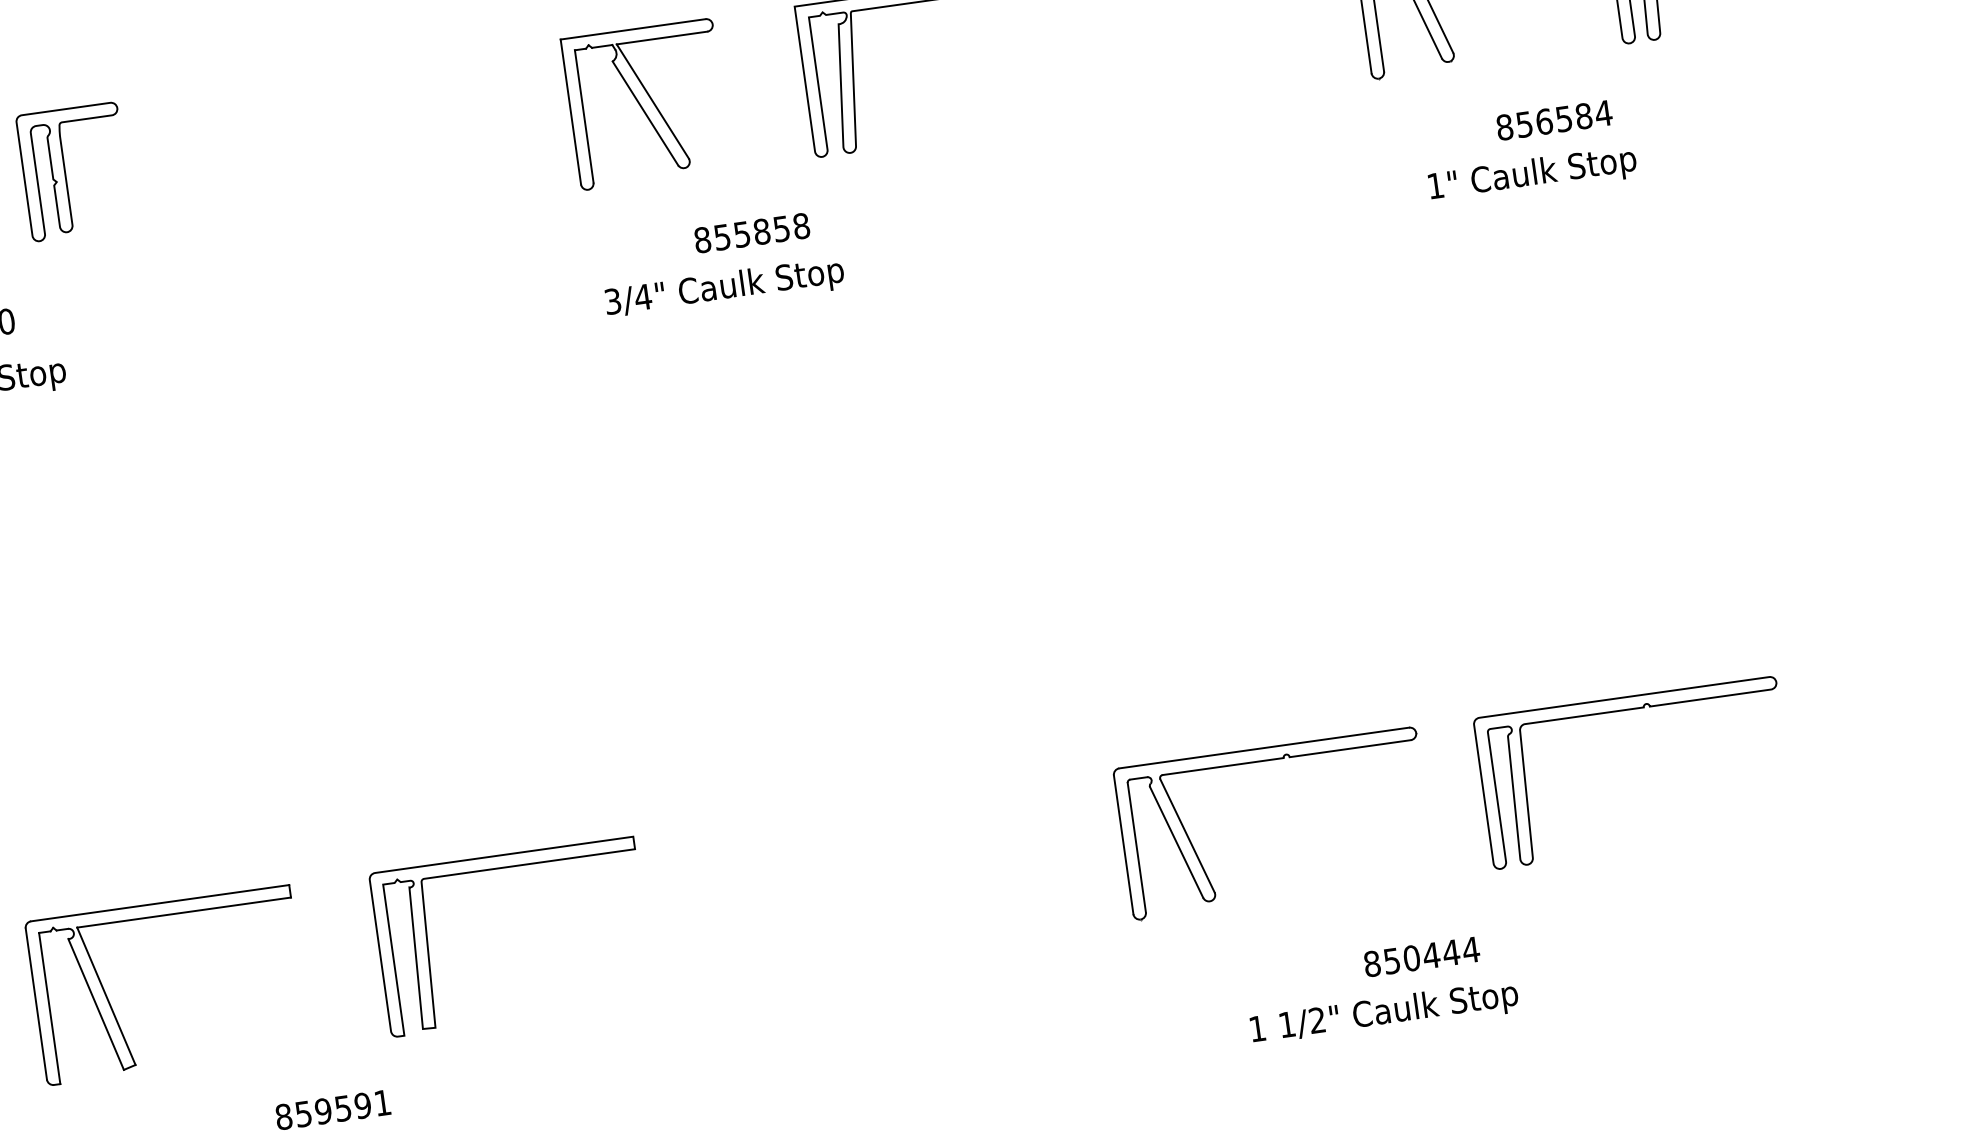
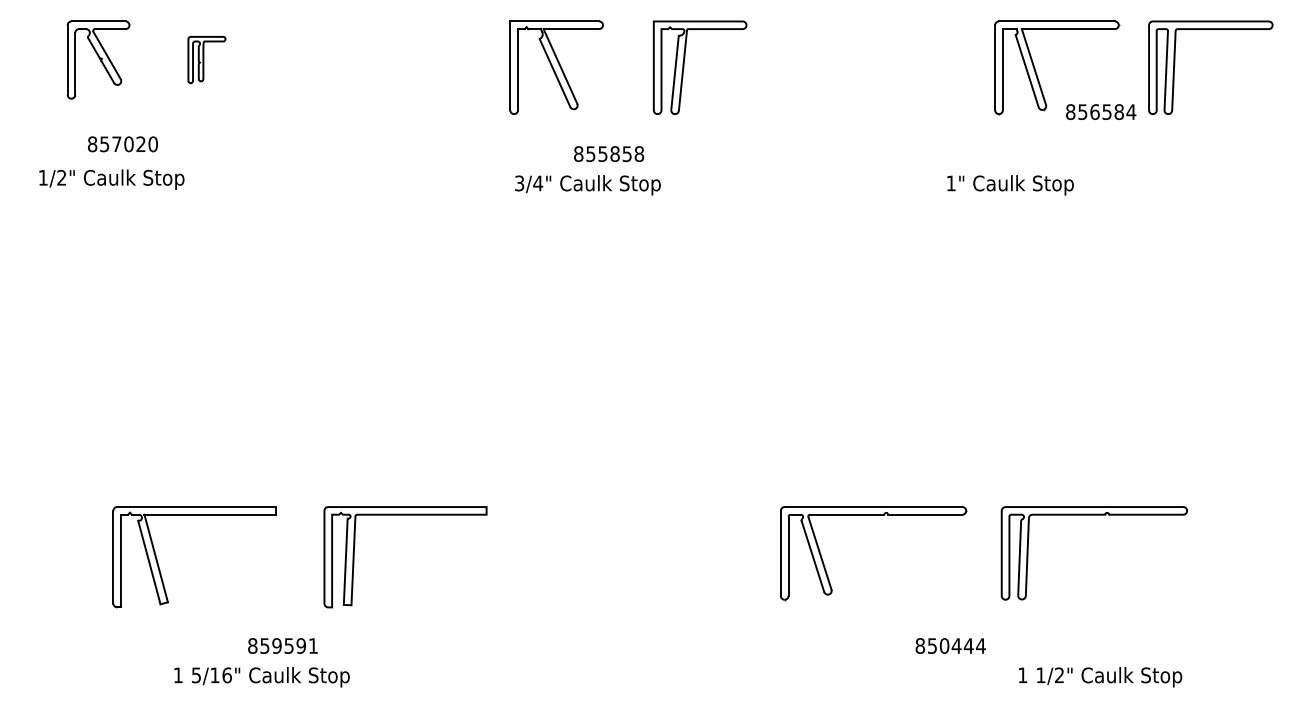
text: (1554, 119) -> (1101, 111), moved
part: (74, 171) -> (206, 59), size x0.6
text: (1532, 175) -> (1010, 185), moved
text: (1384, 1014) -> (1100, 677), moved

